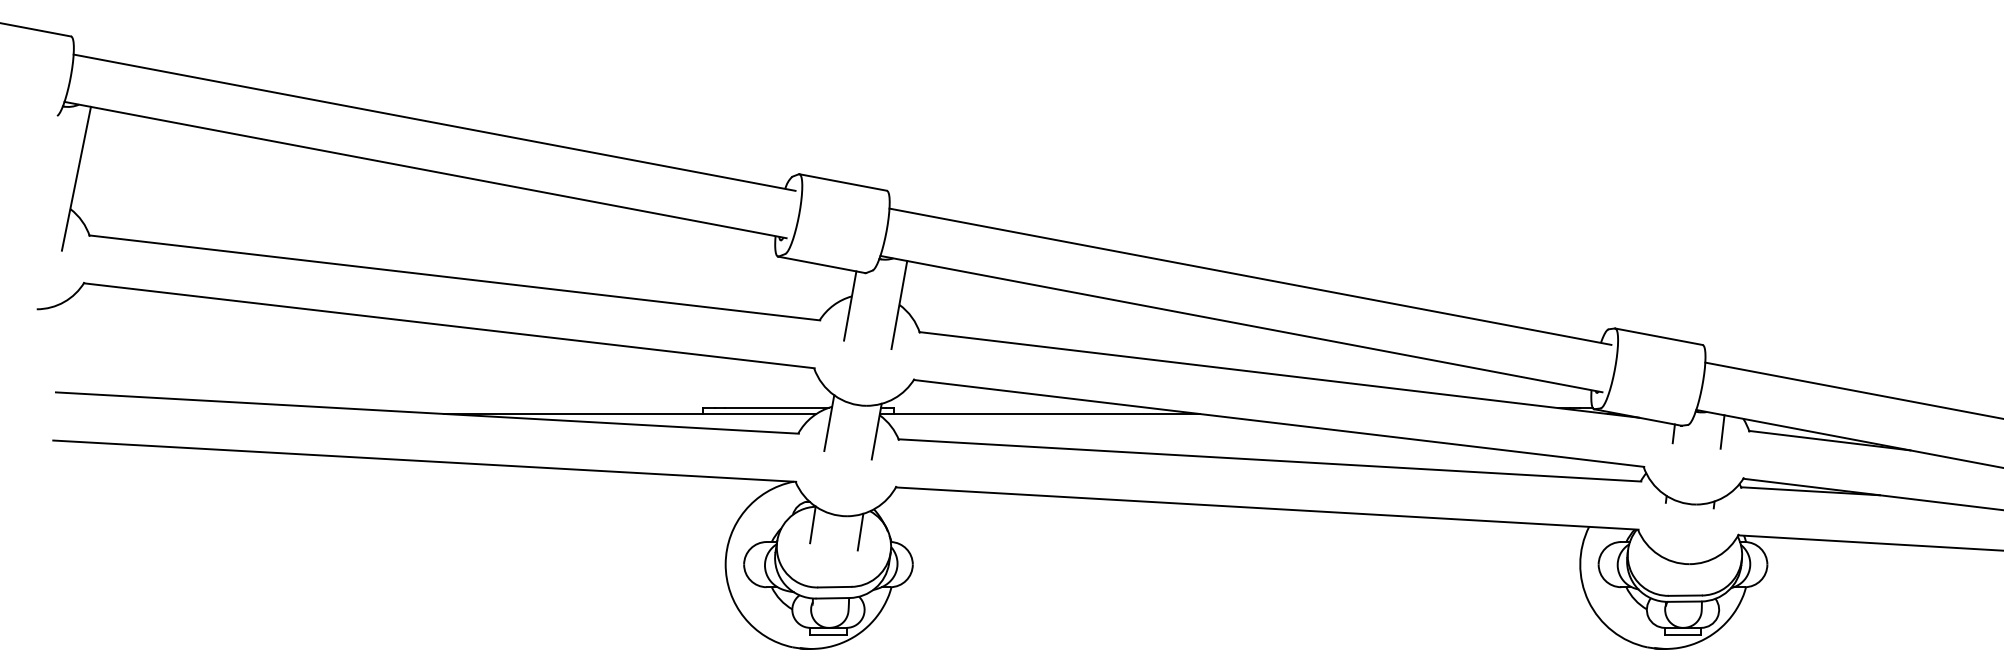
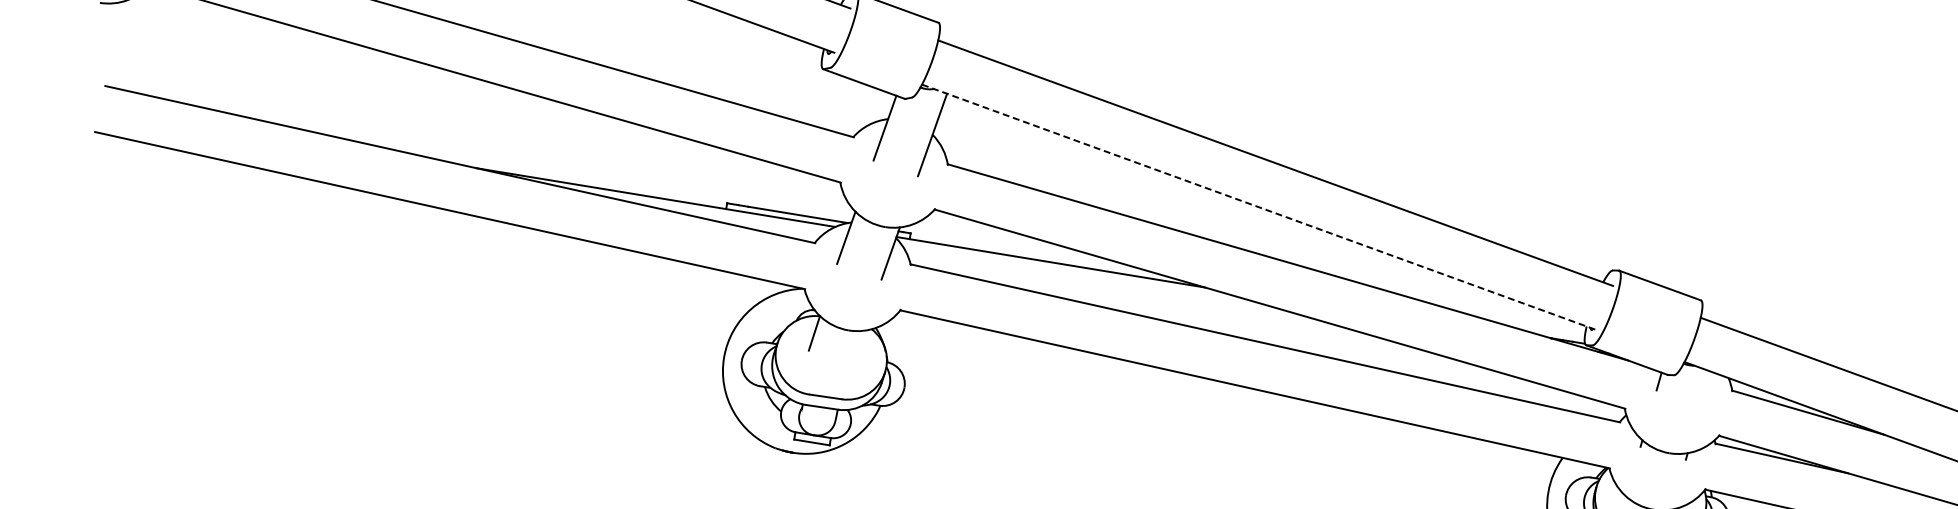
line: (1241, 324) -> (1259, 207), solid -> dashed
line: (1722, 431) -> (1706, 386), removed
line: (860, 531) -> (859, 347), removed

